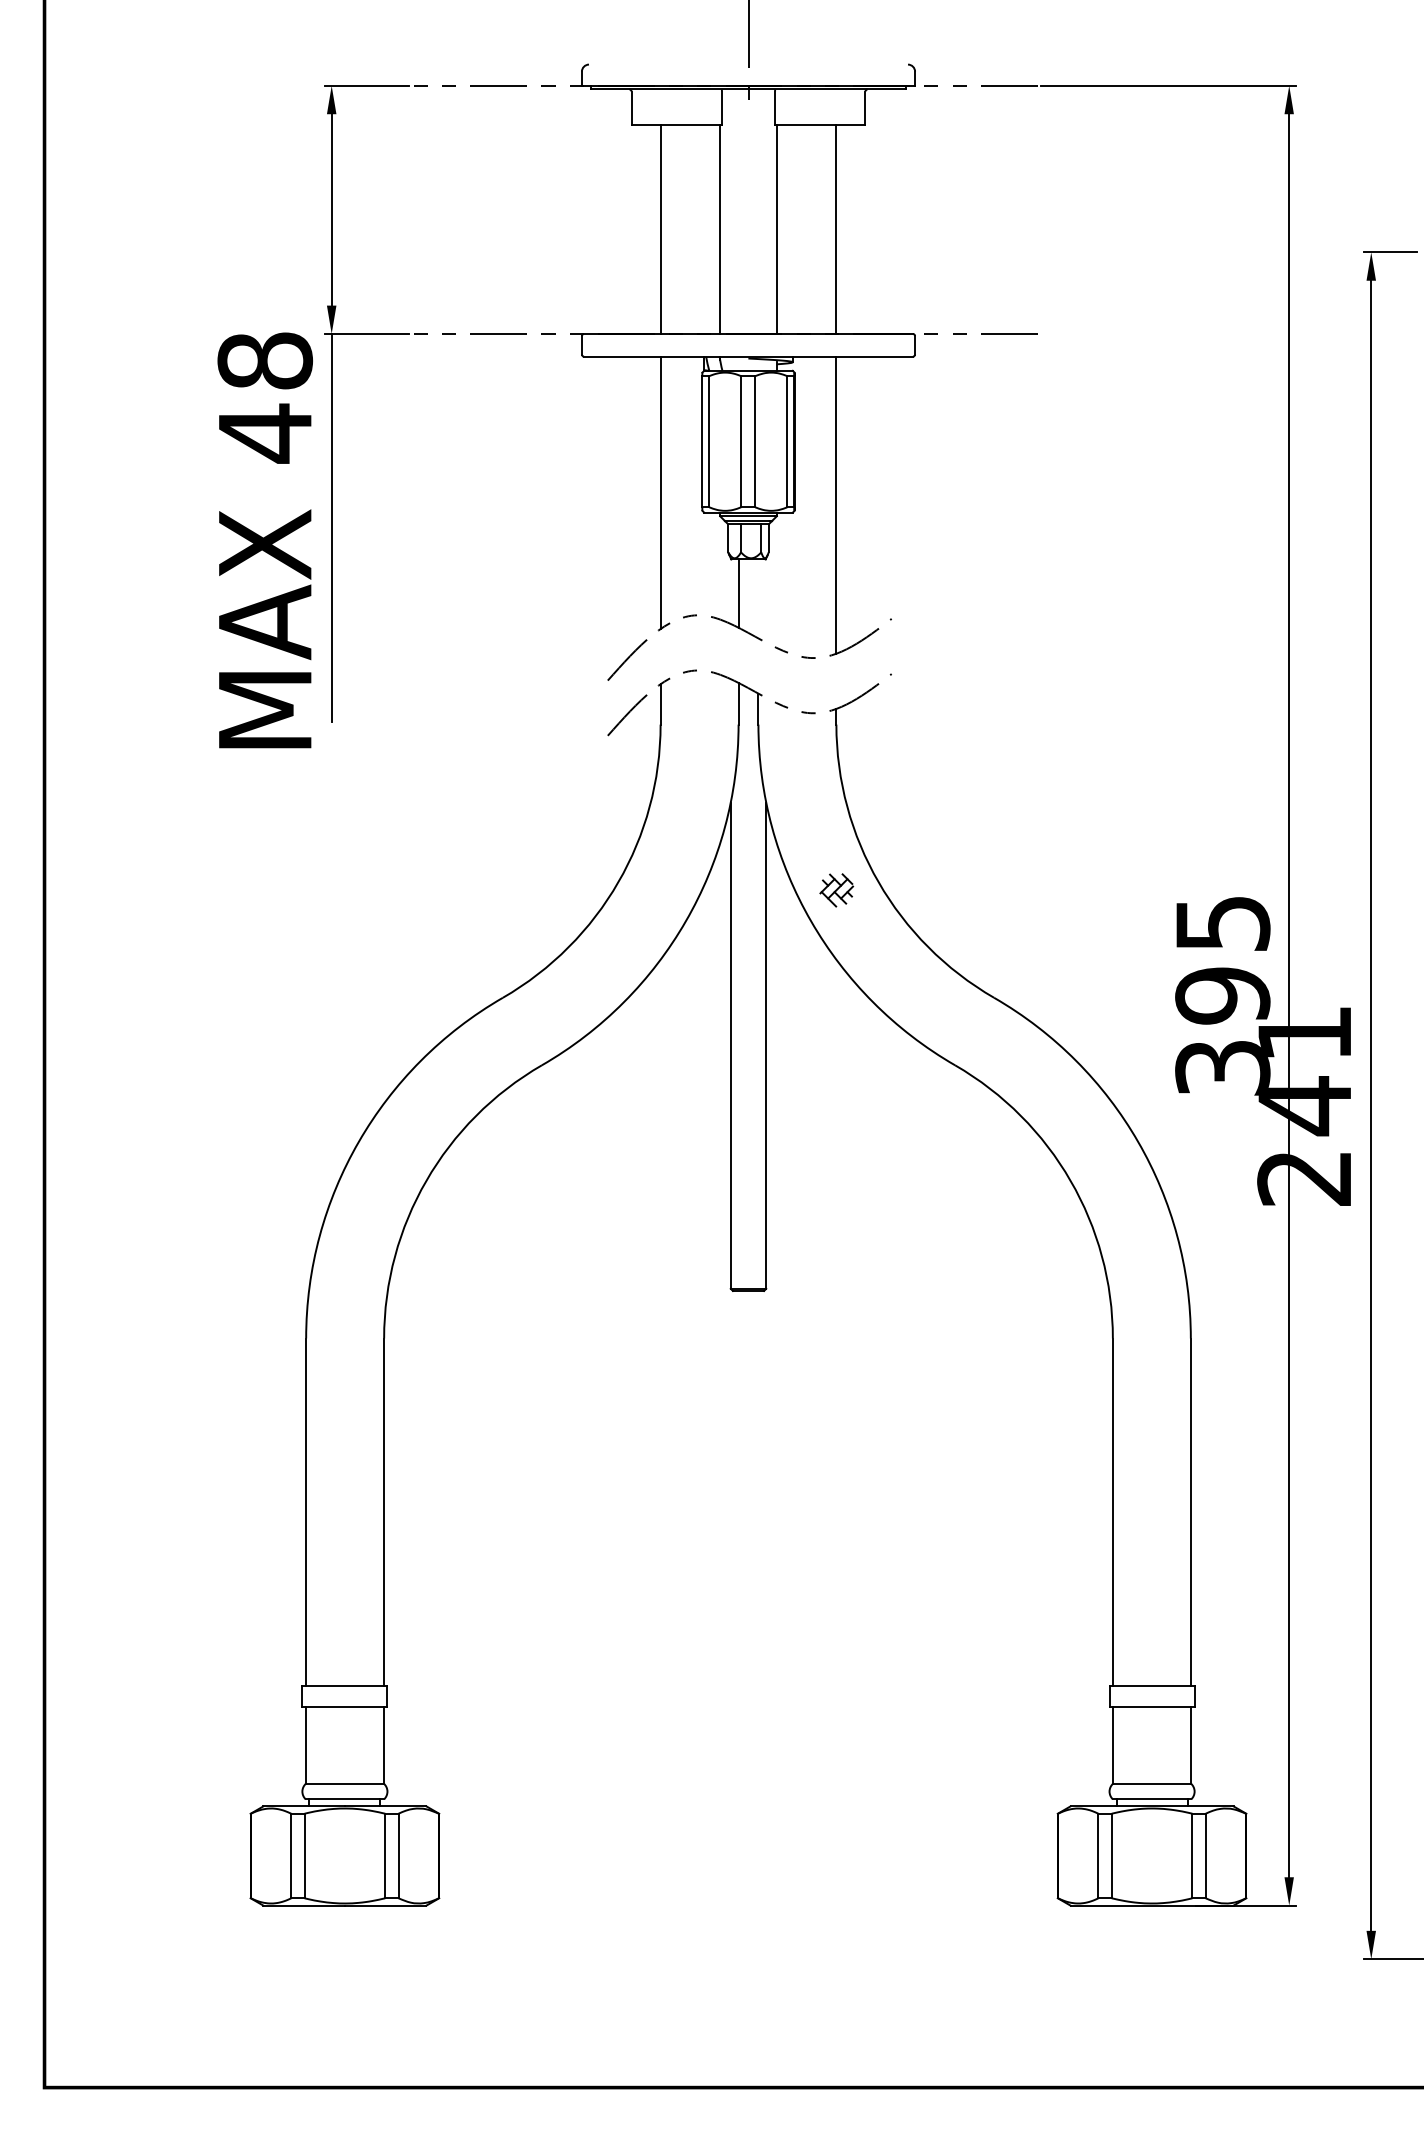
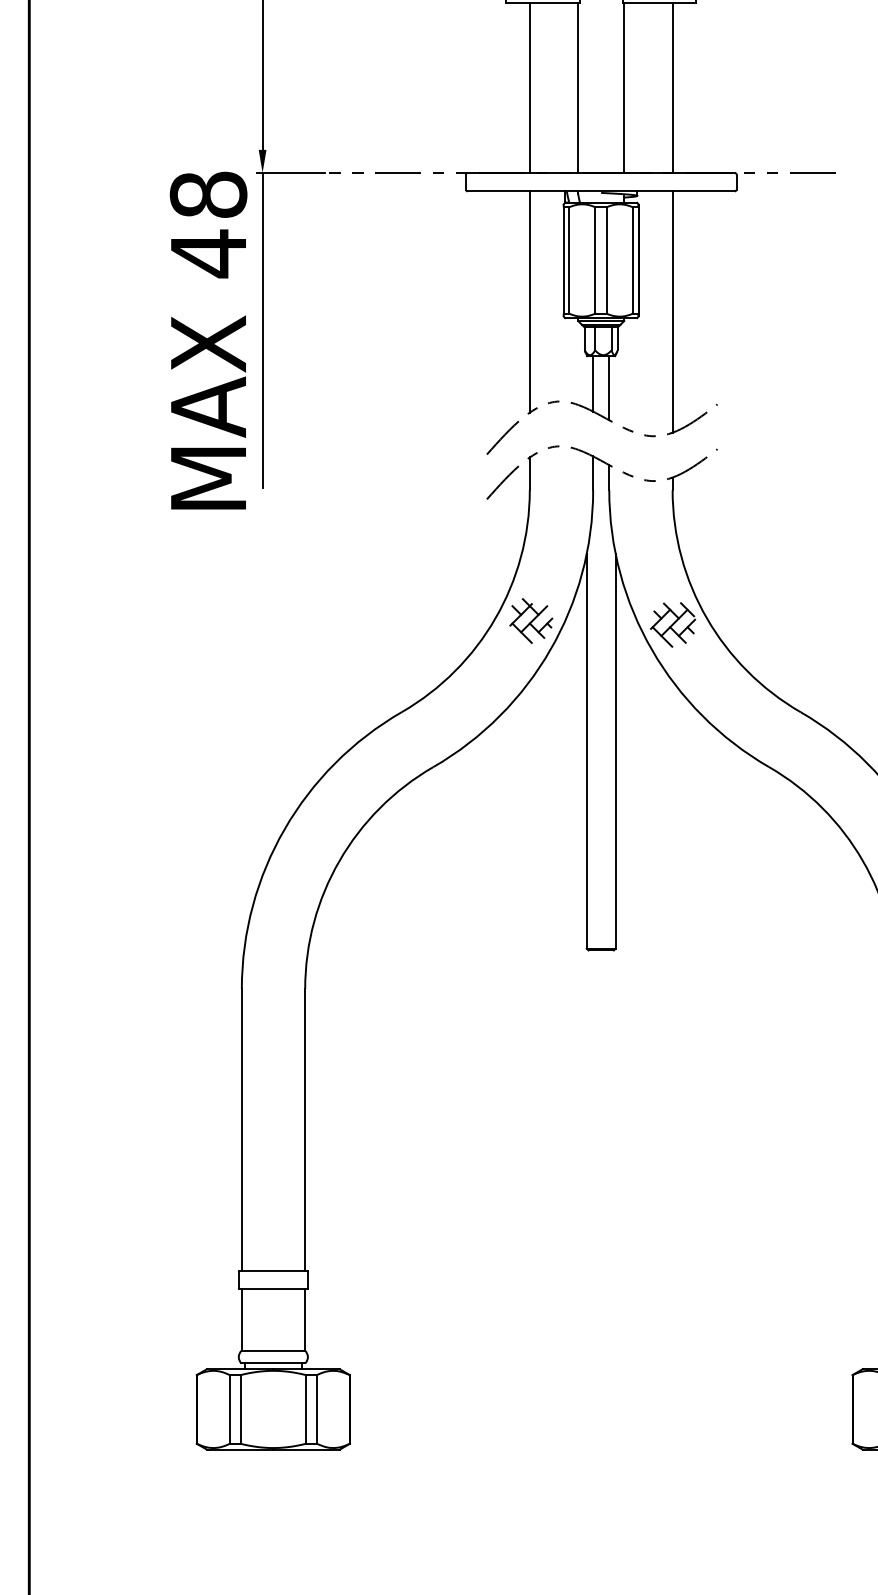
line: (758, 598) -> (609, 387), added
part: (662, 885) -> (531, 621), added
part: (836, 890) -> (672, 625), size x1.67

